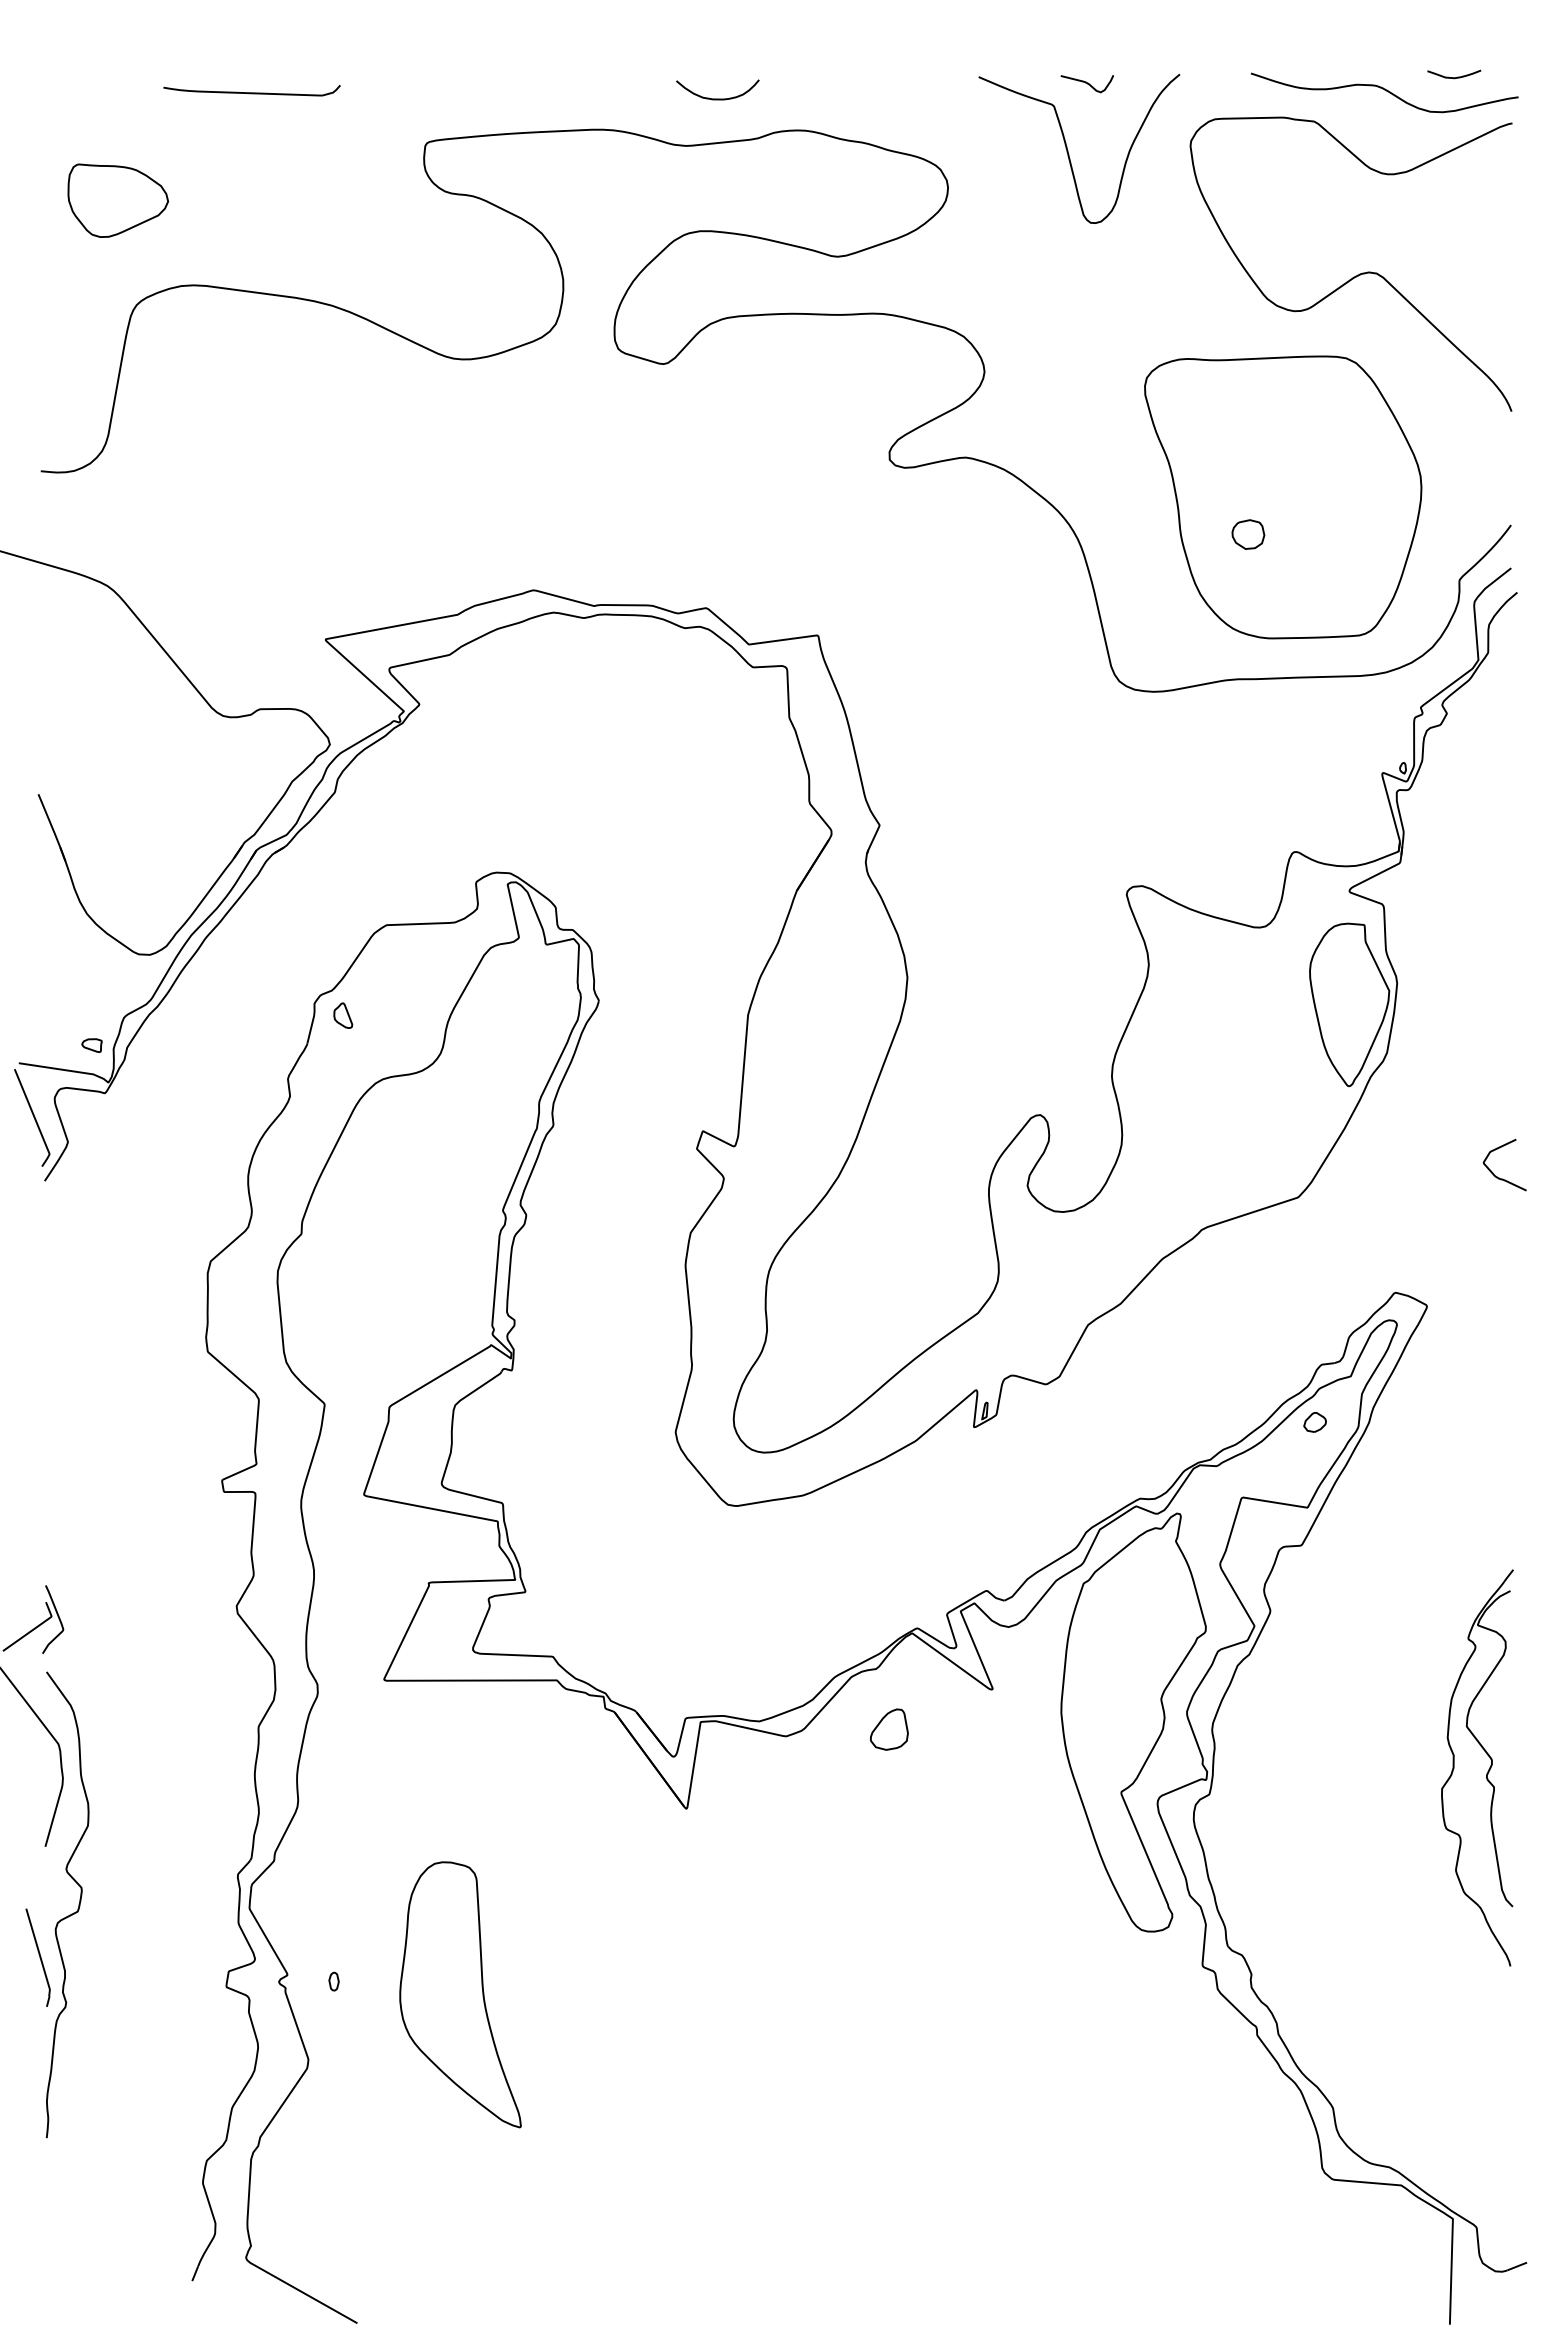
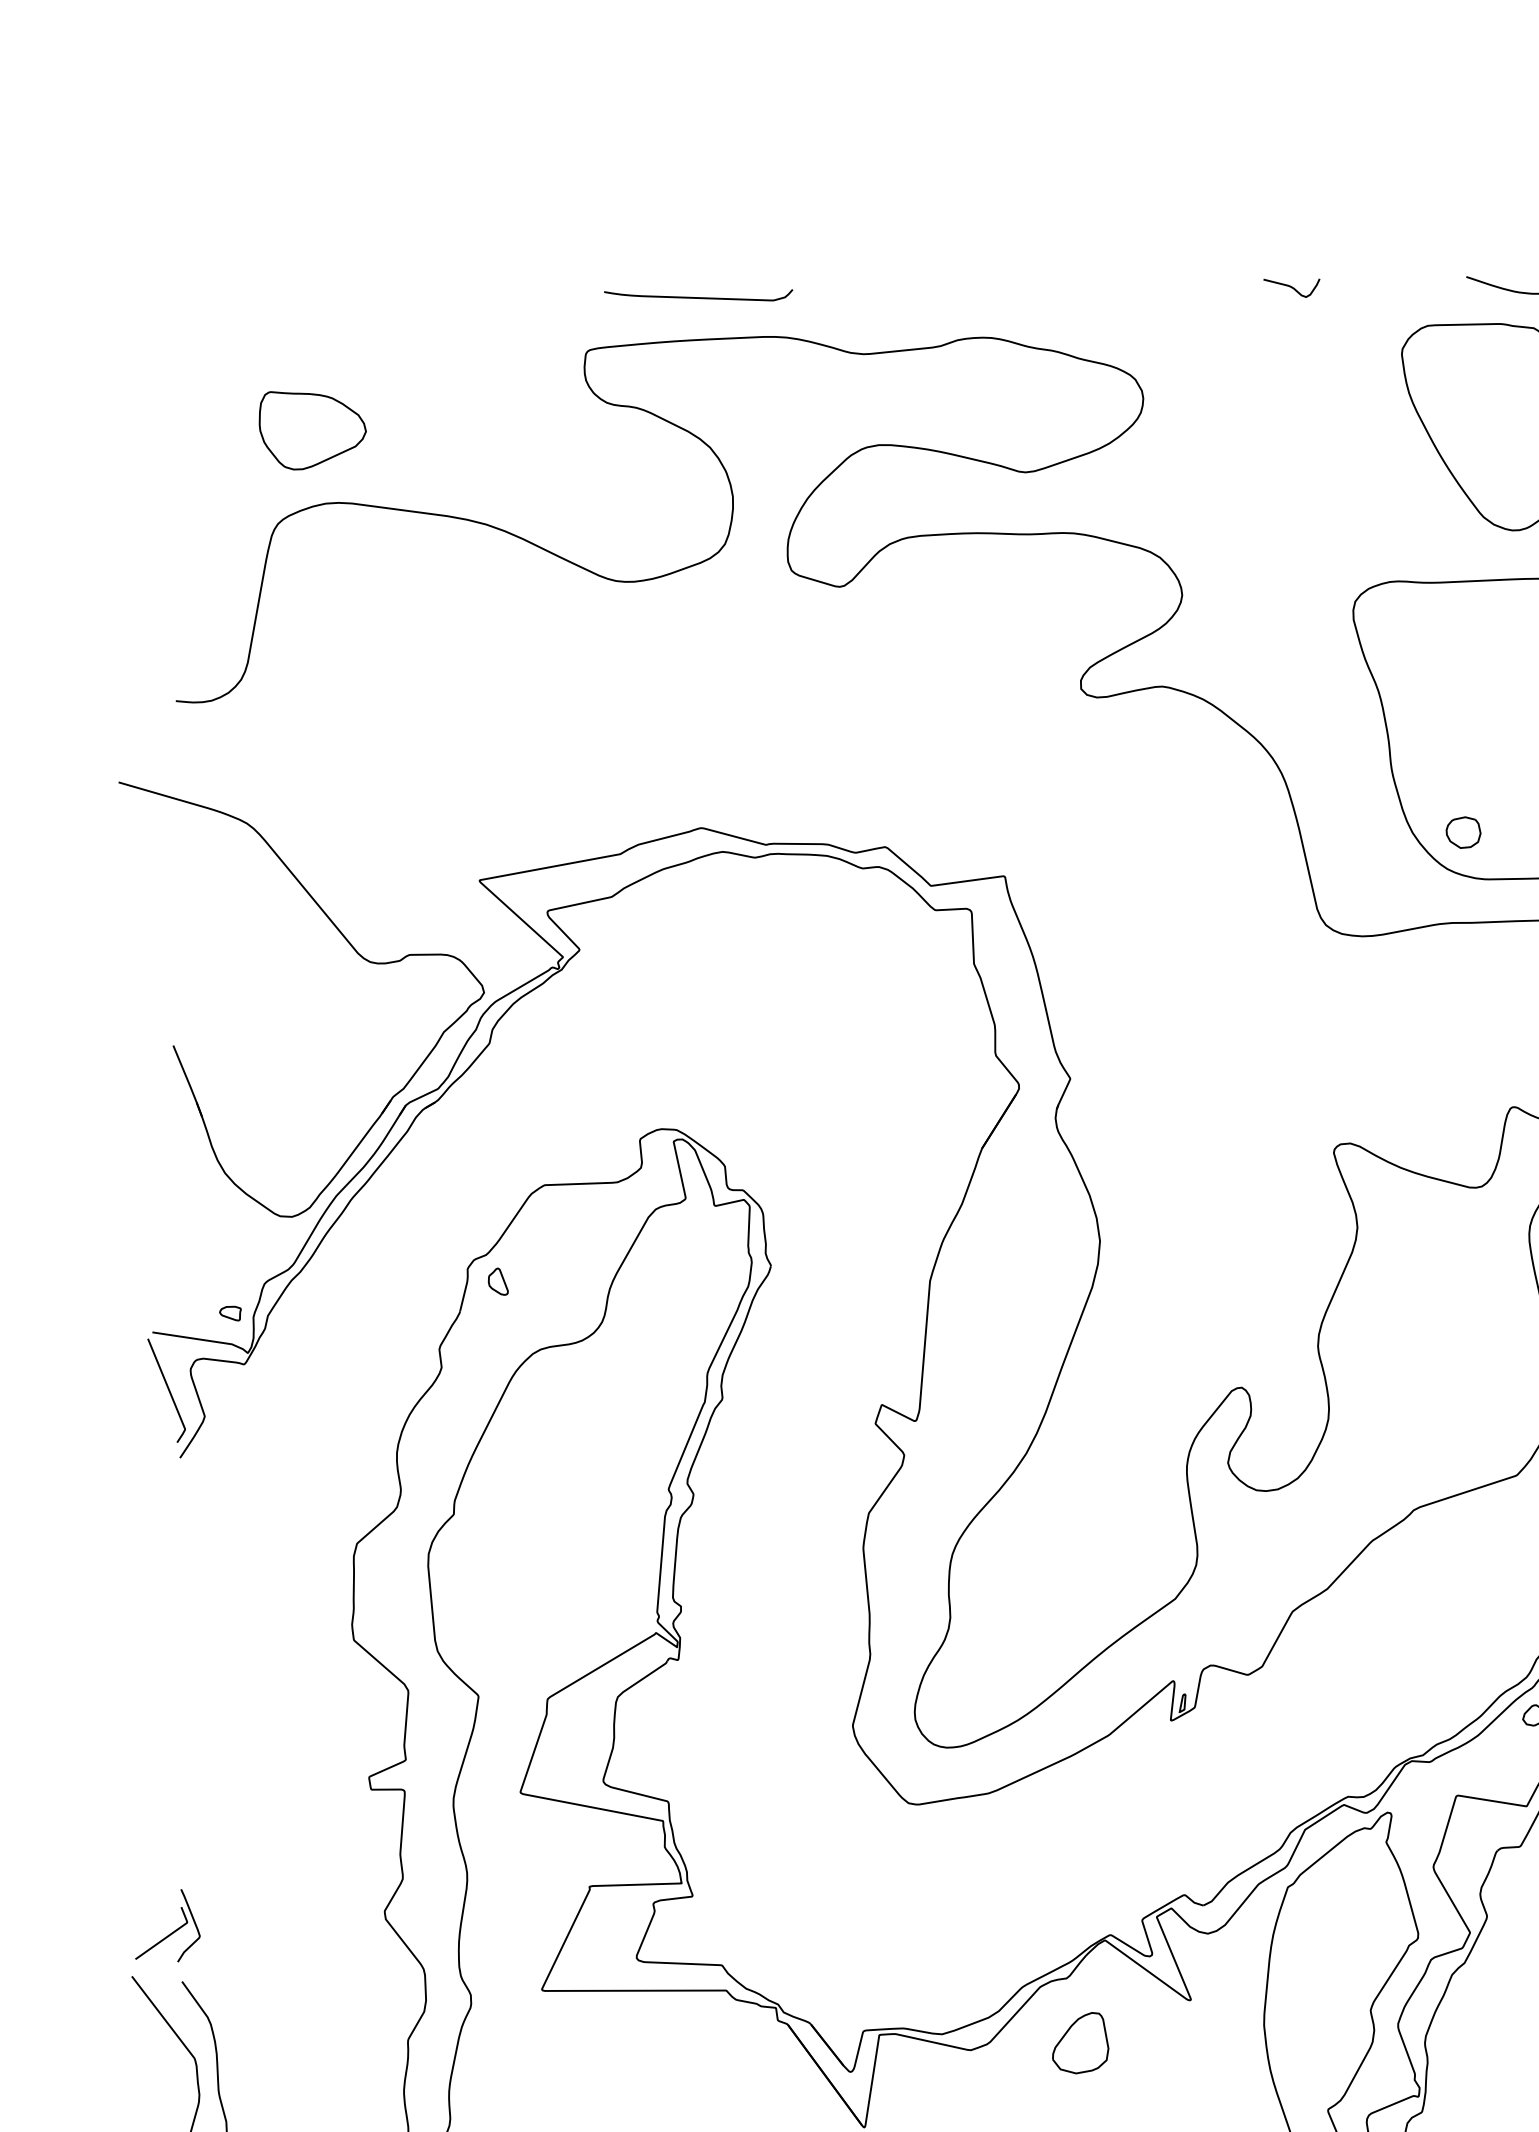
curve: (251, 92) -> (698, 297), moved
curve: (717, 98) -> (897, 303), removed
curve: (1068, 150) -> (1271, 359), removed
part: (118, 200) -> (313, 430), moved
part: (1248, 534) -> (1463, 832), moved
part: (889, 1729) -> (1080, 2042), size x1.4

